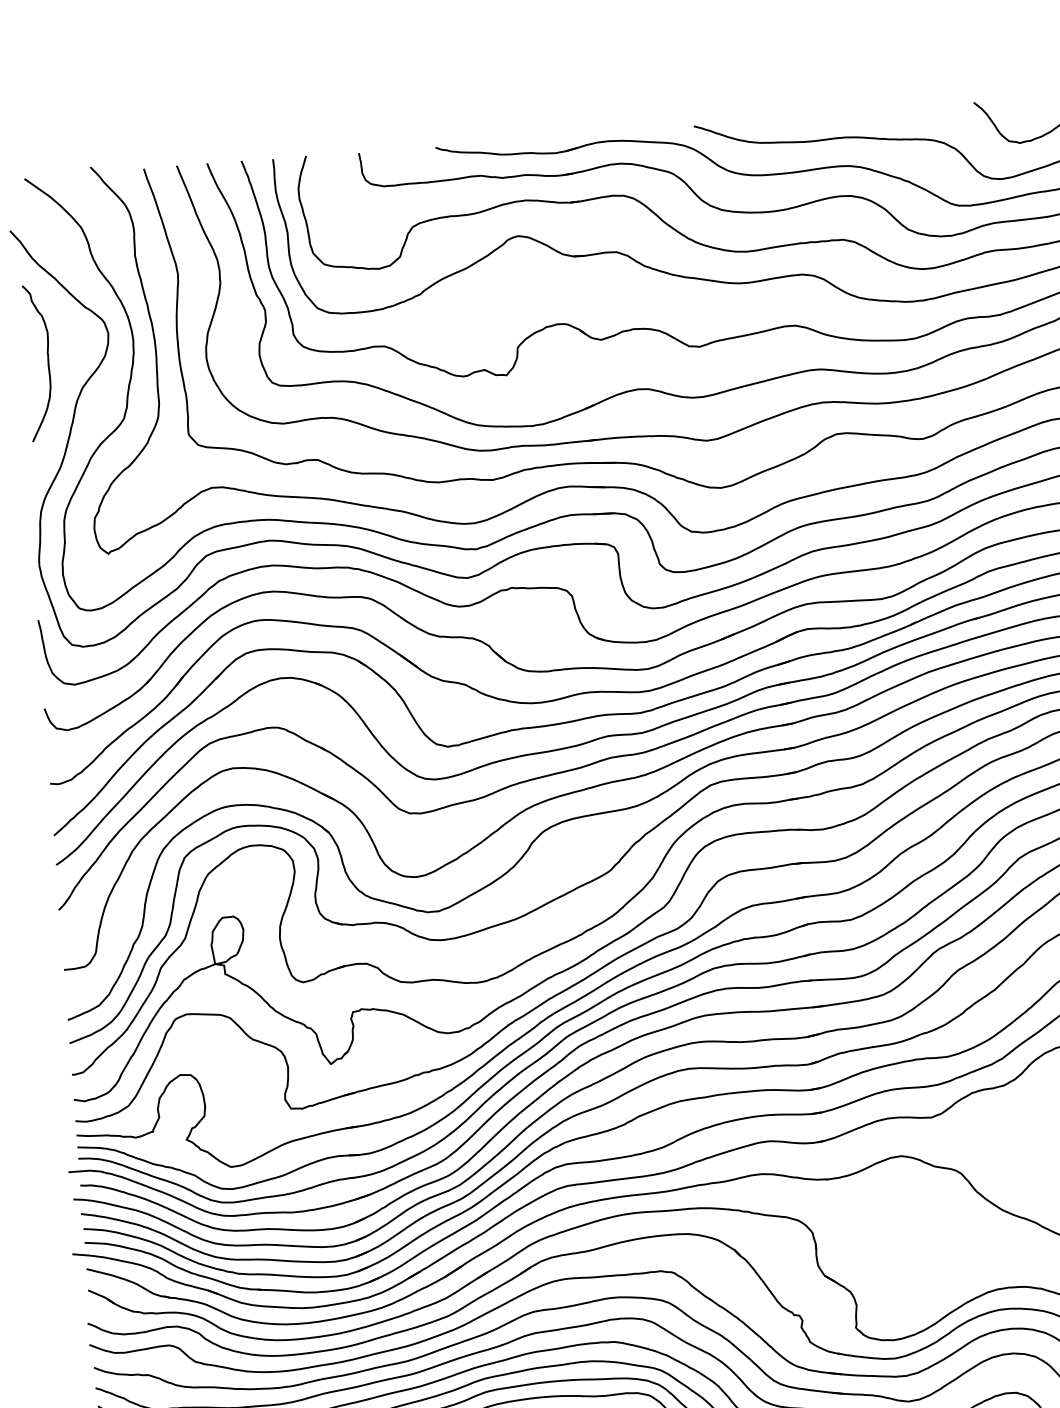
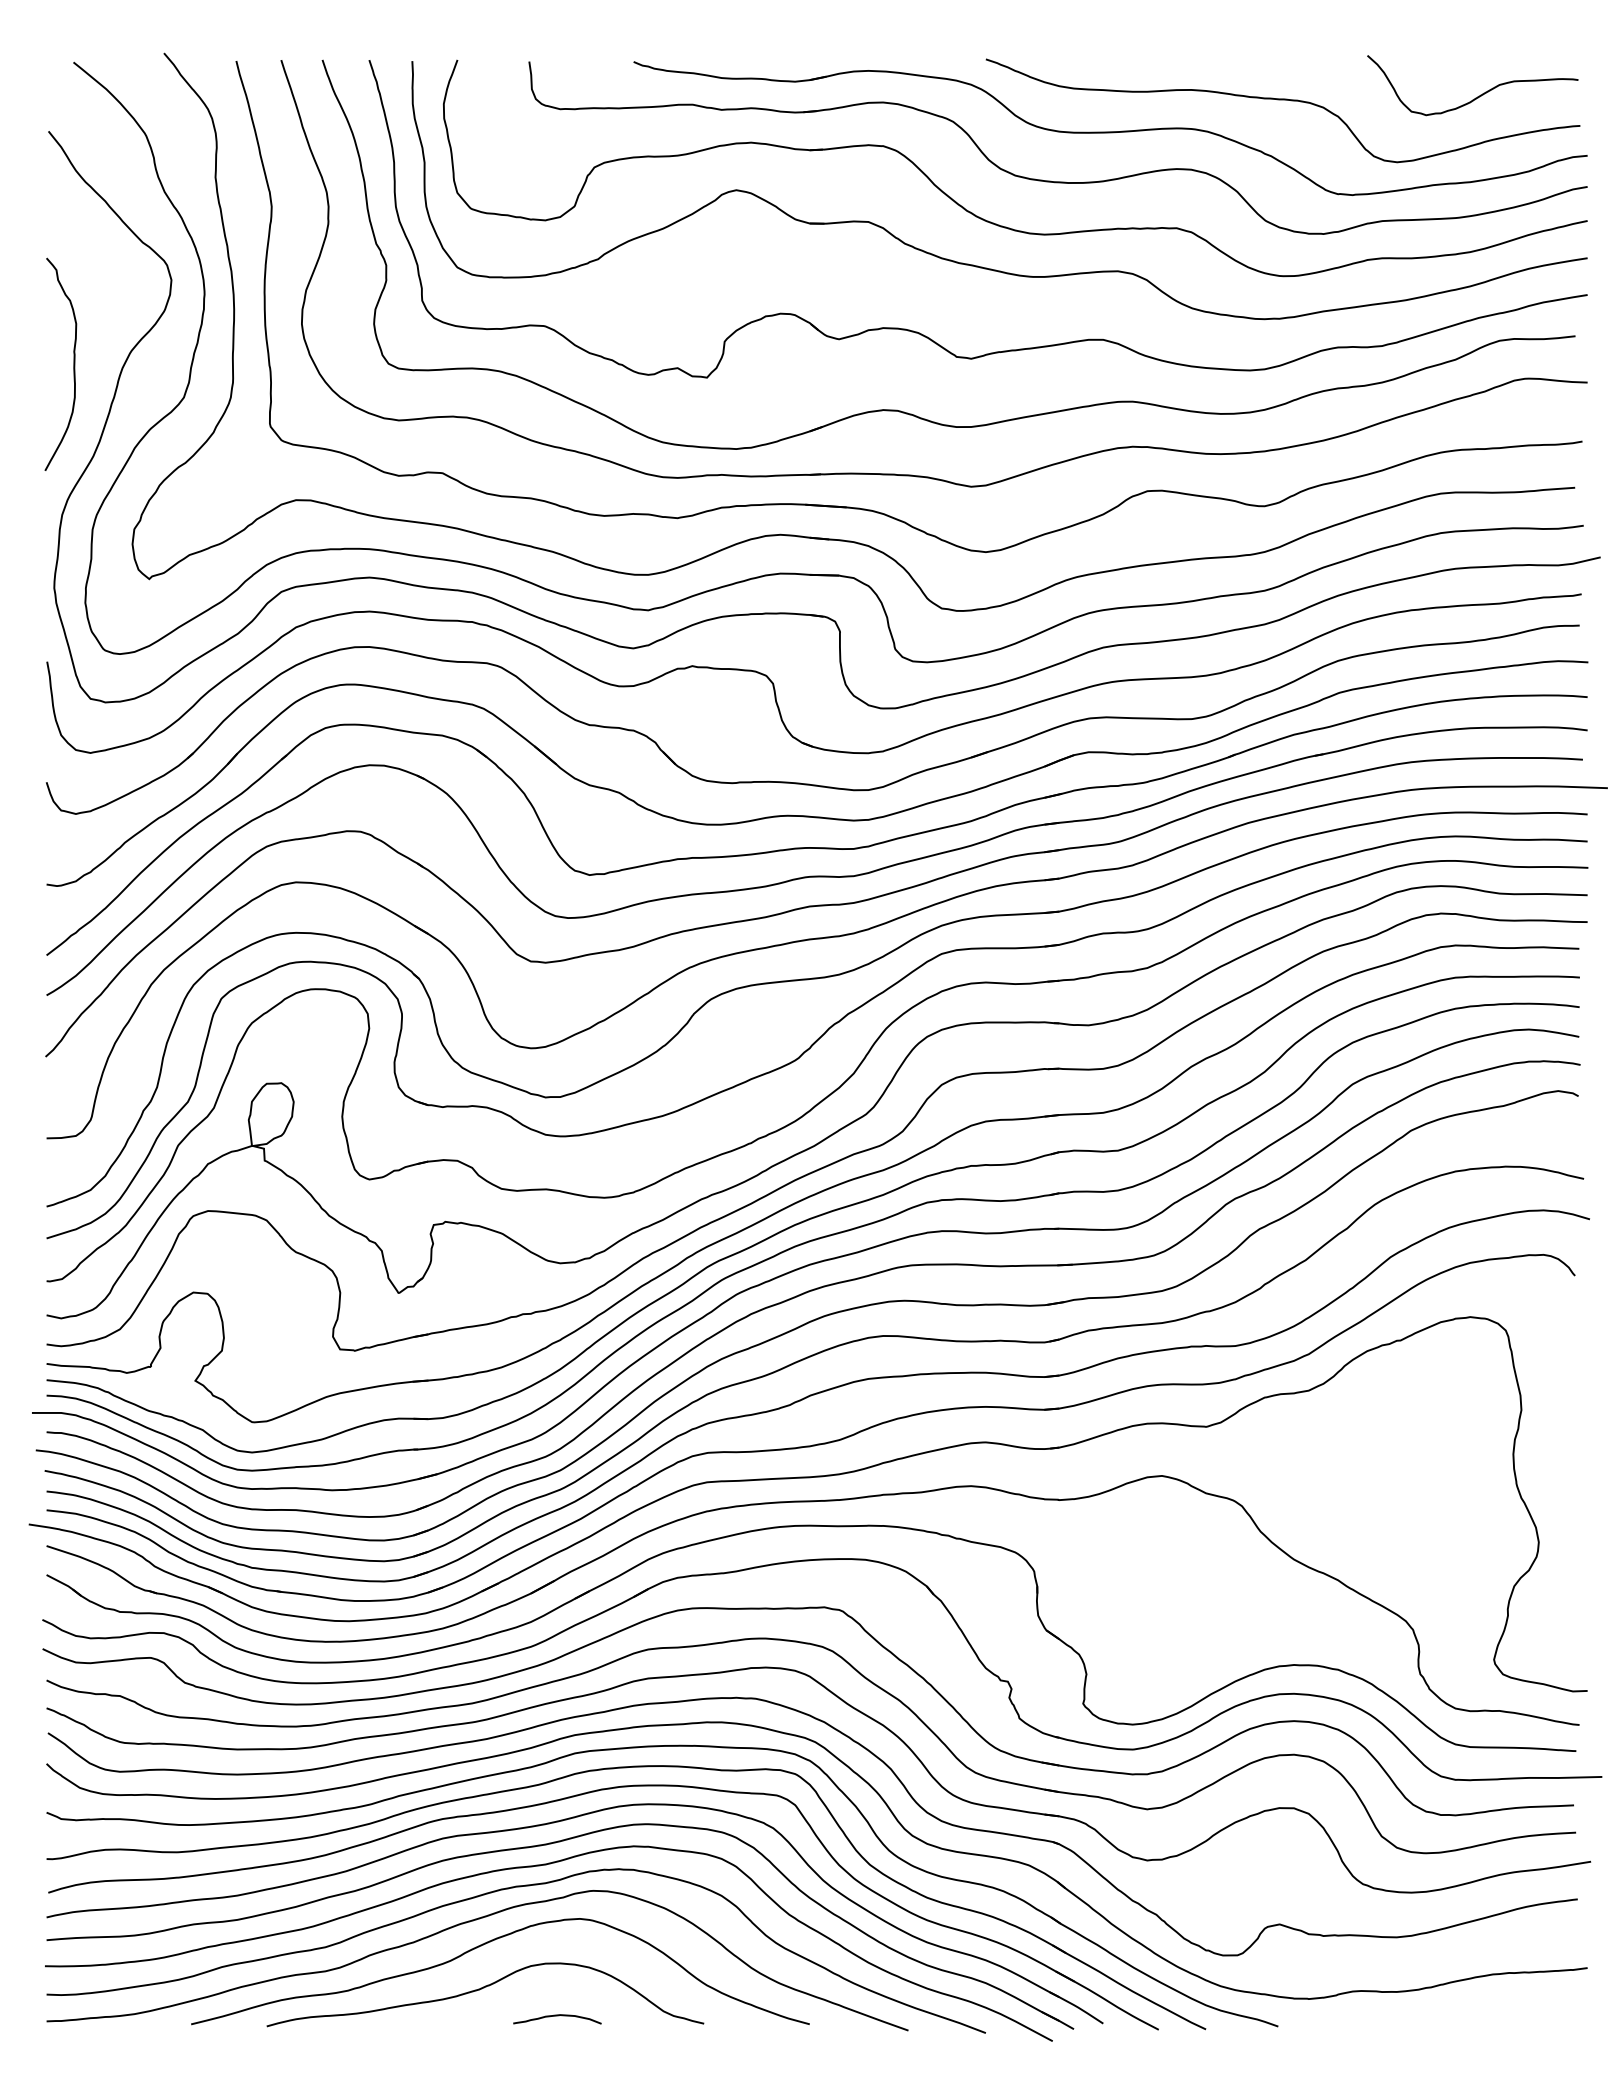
curve: (47, 361) -> (73, 363), moved

